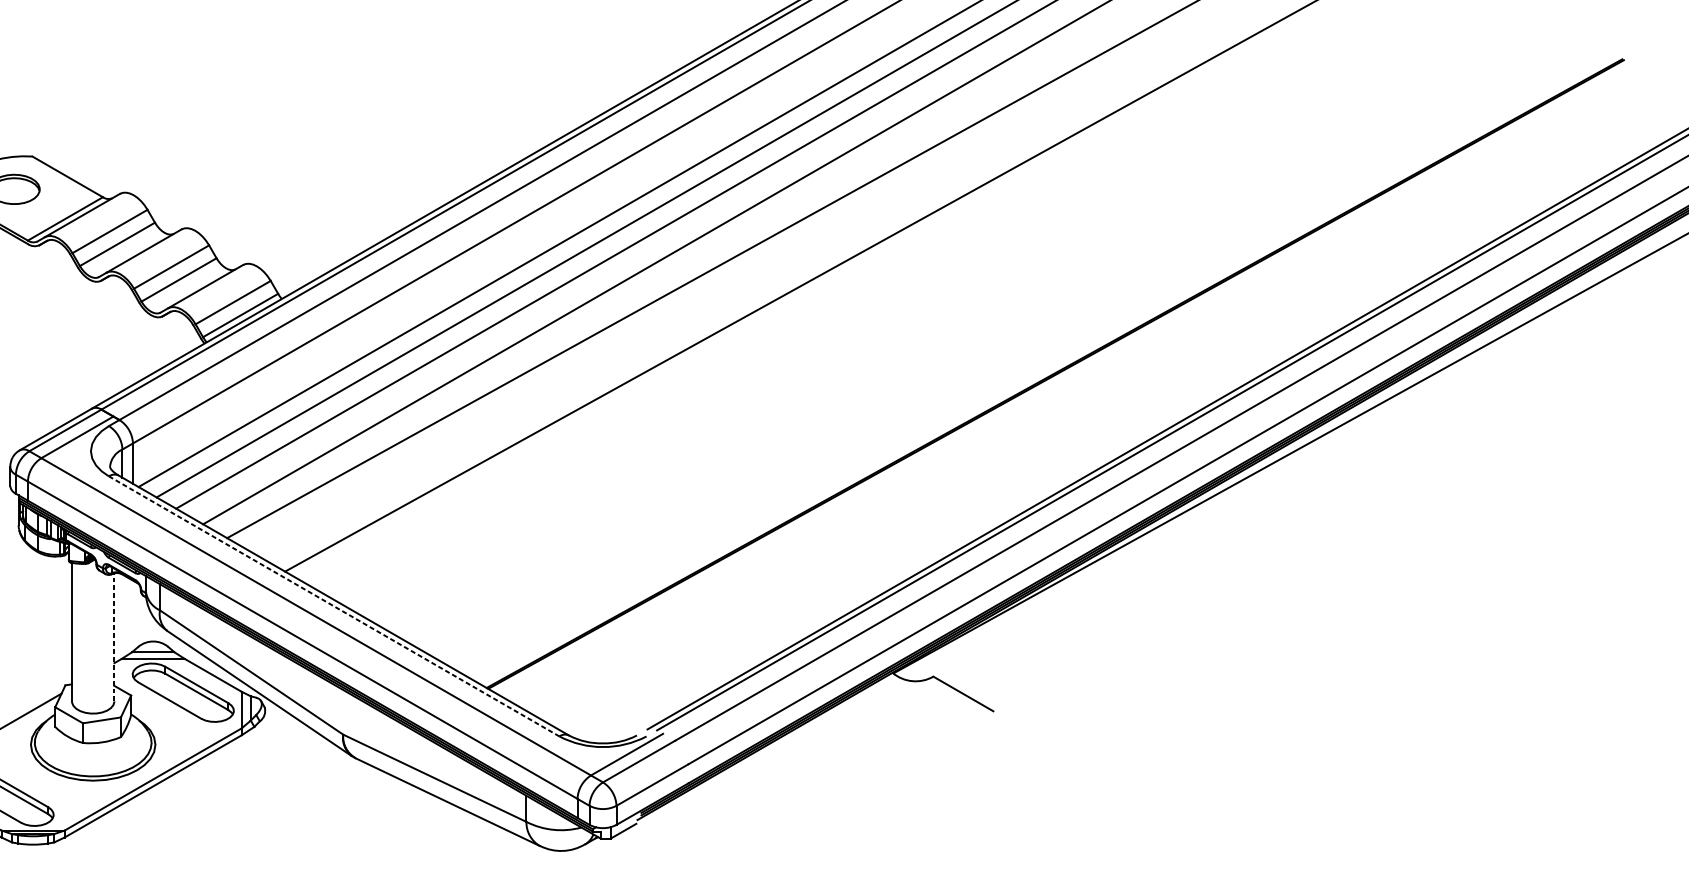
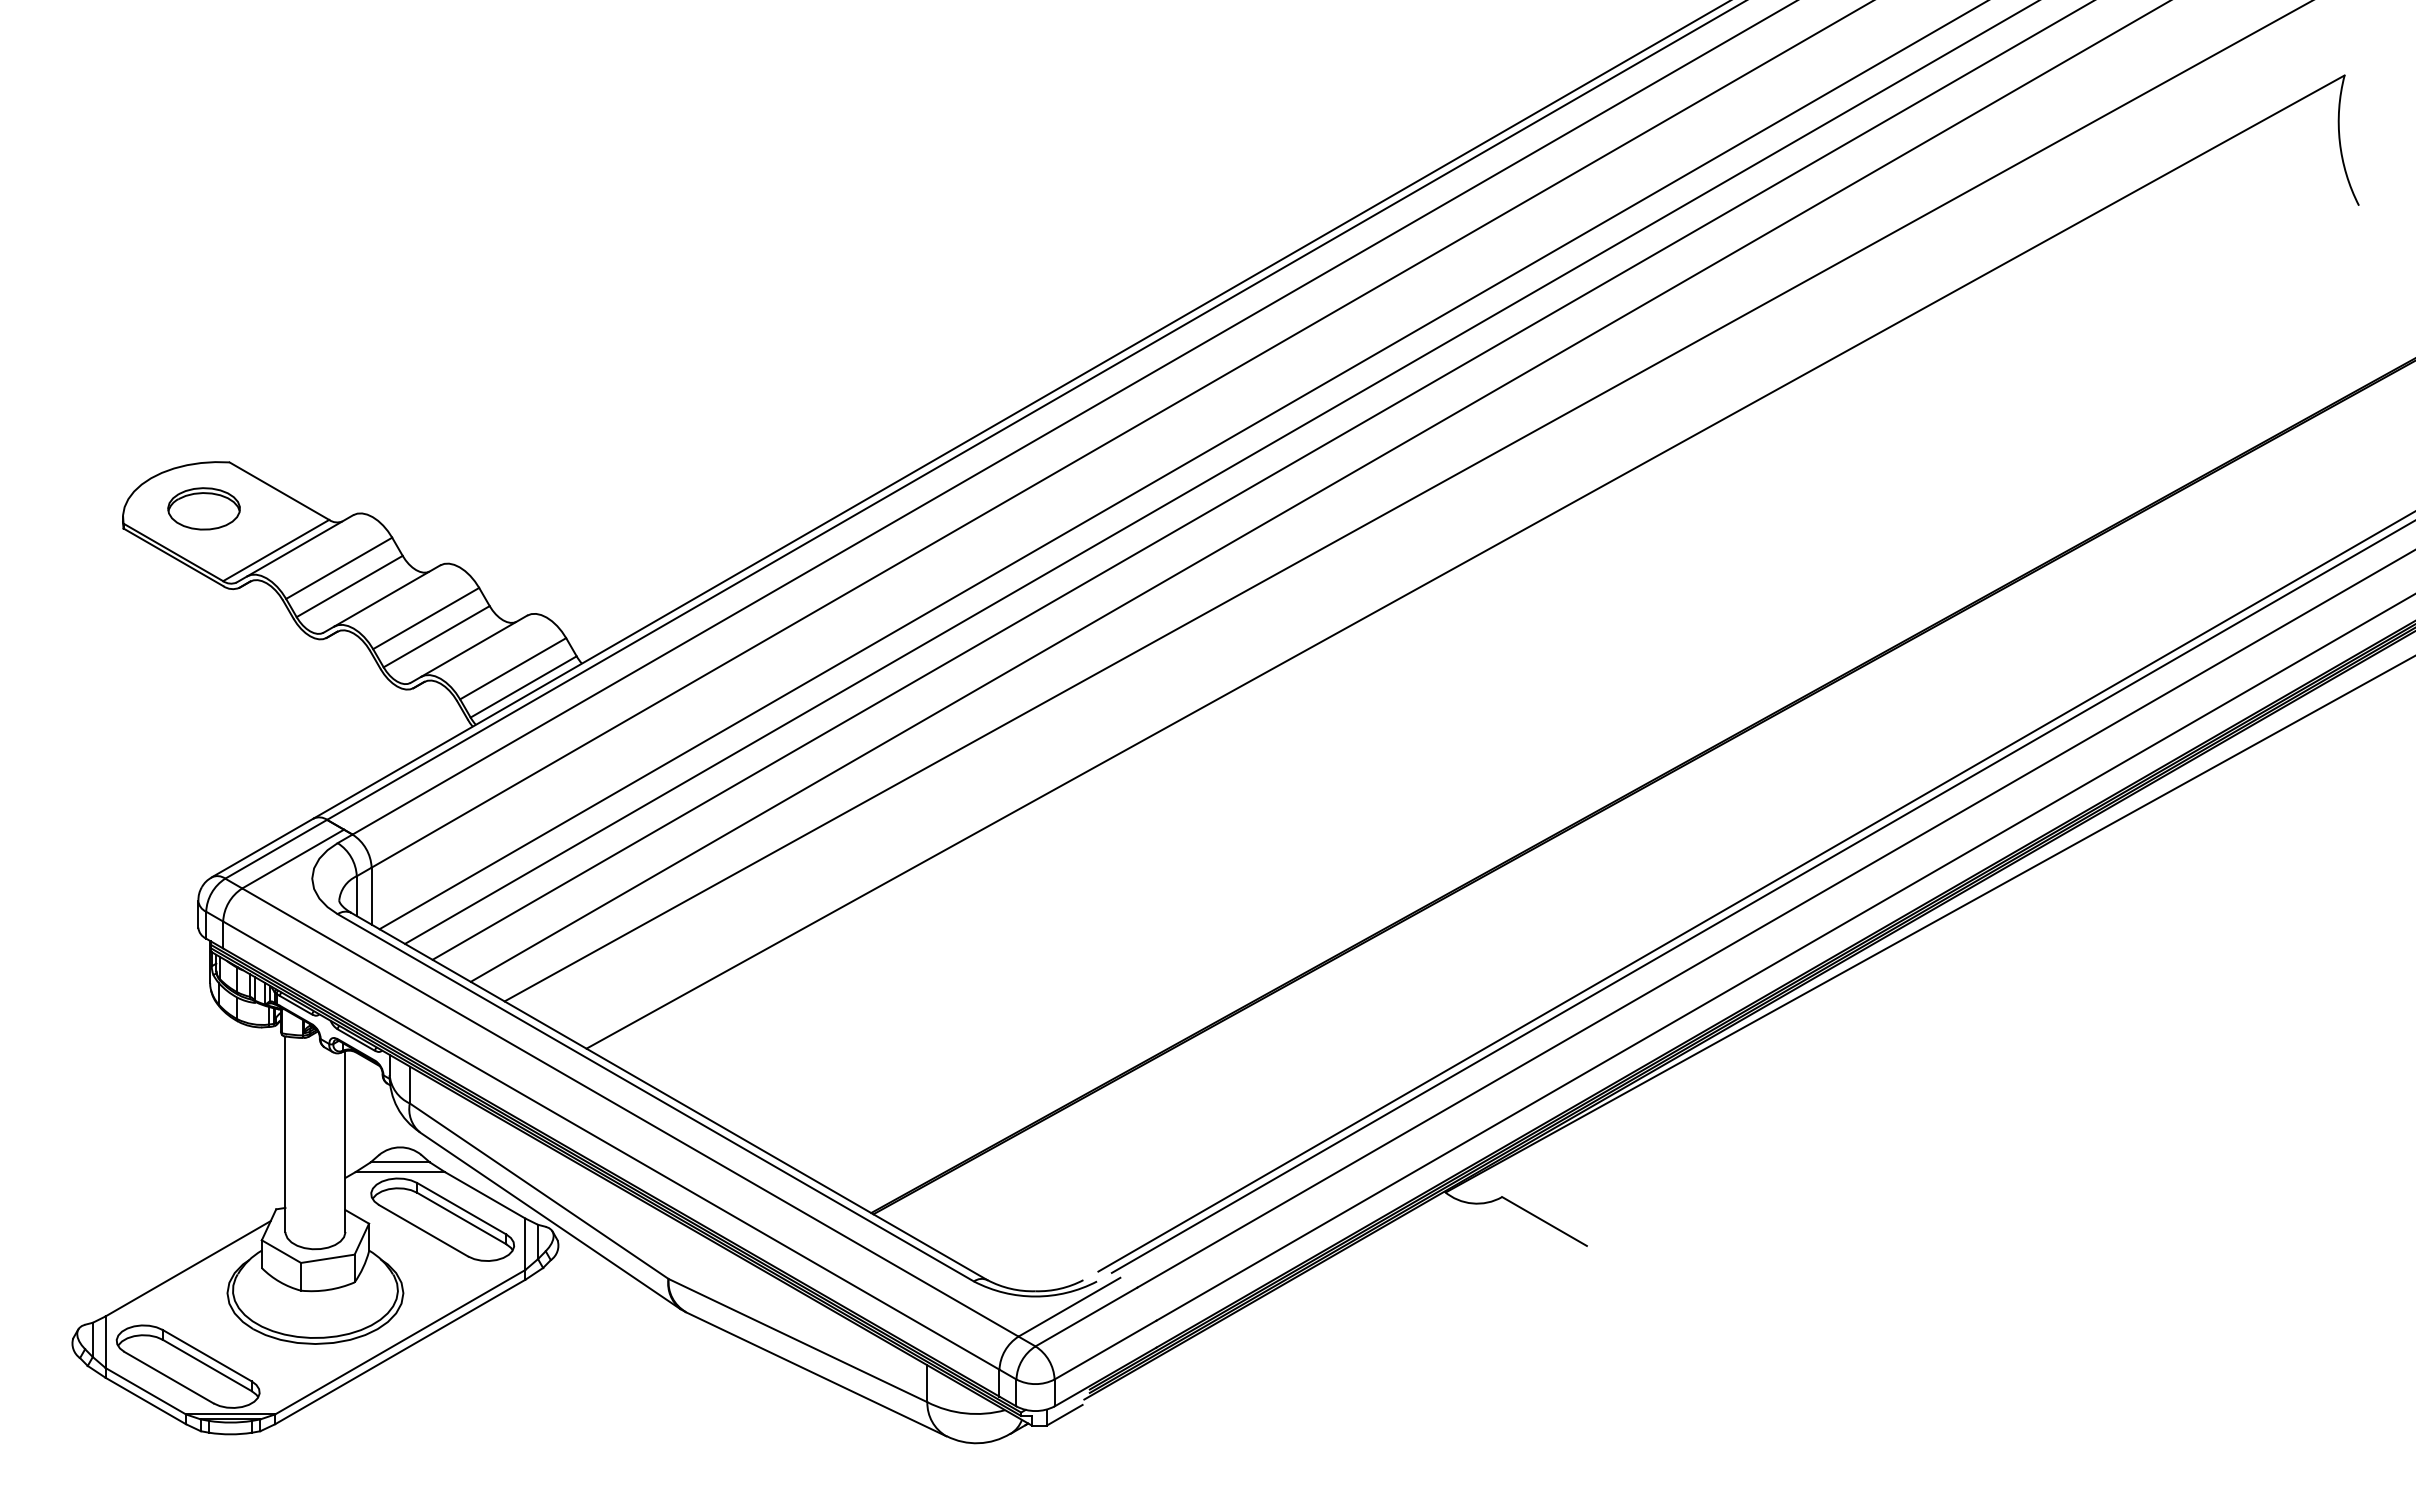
line: (333, 606) -> (655, 1097), dashed -> solid
line: (114, 637) -> (345, 1141), dashed -> solid

